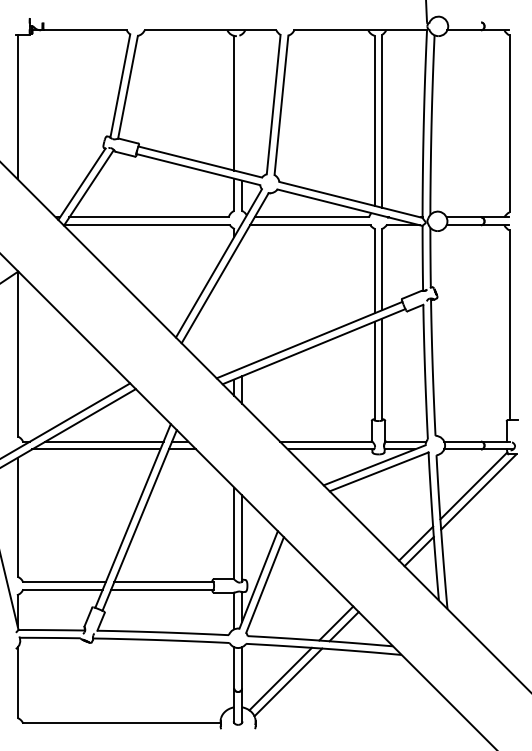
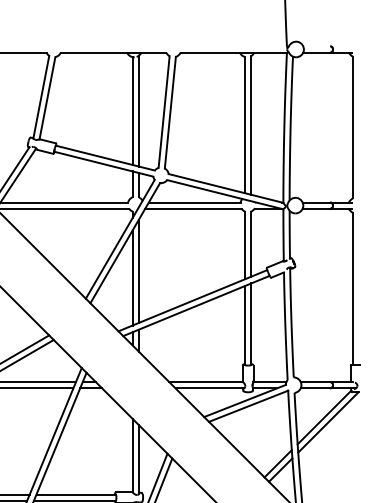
line: (242, 103) -> (139, 111), added
line: (242, 303) -> (139, 271), added
line: (234, 311) -> (132, 277), added

